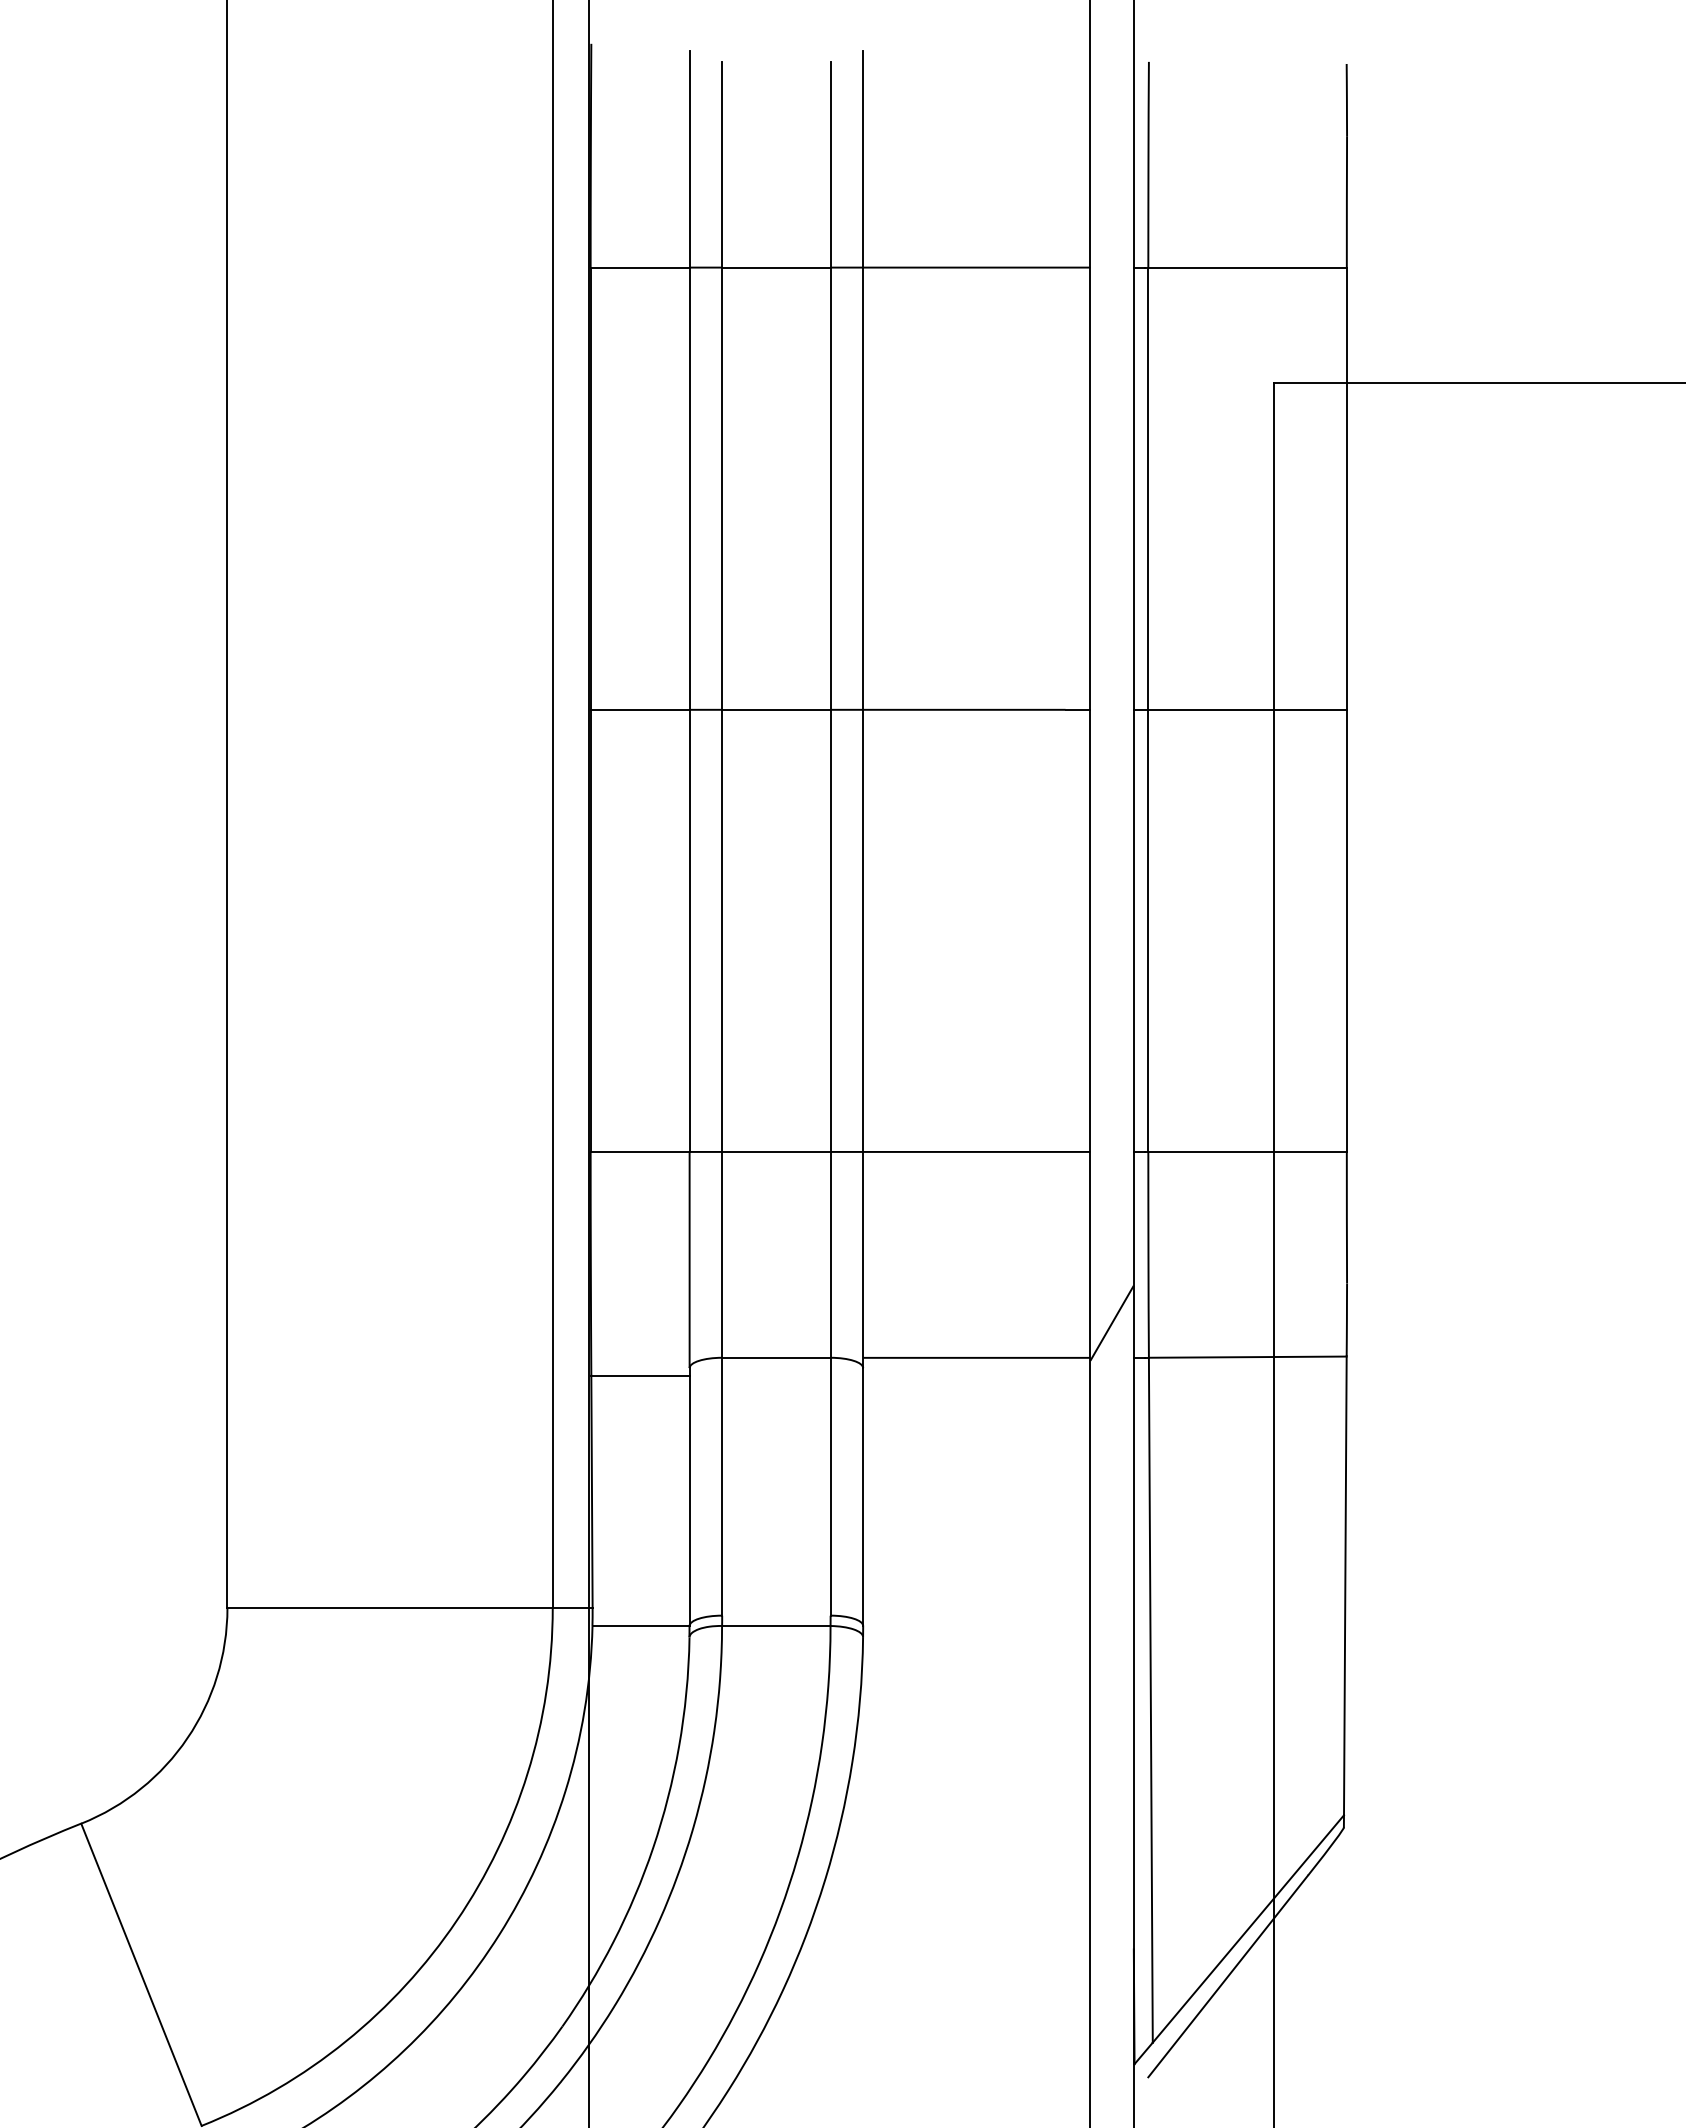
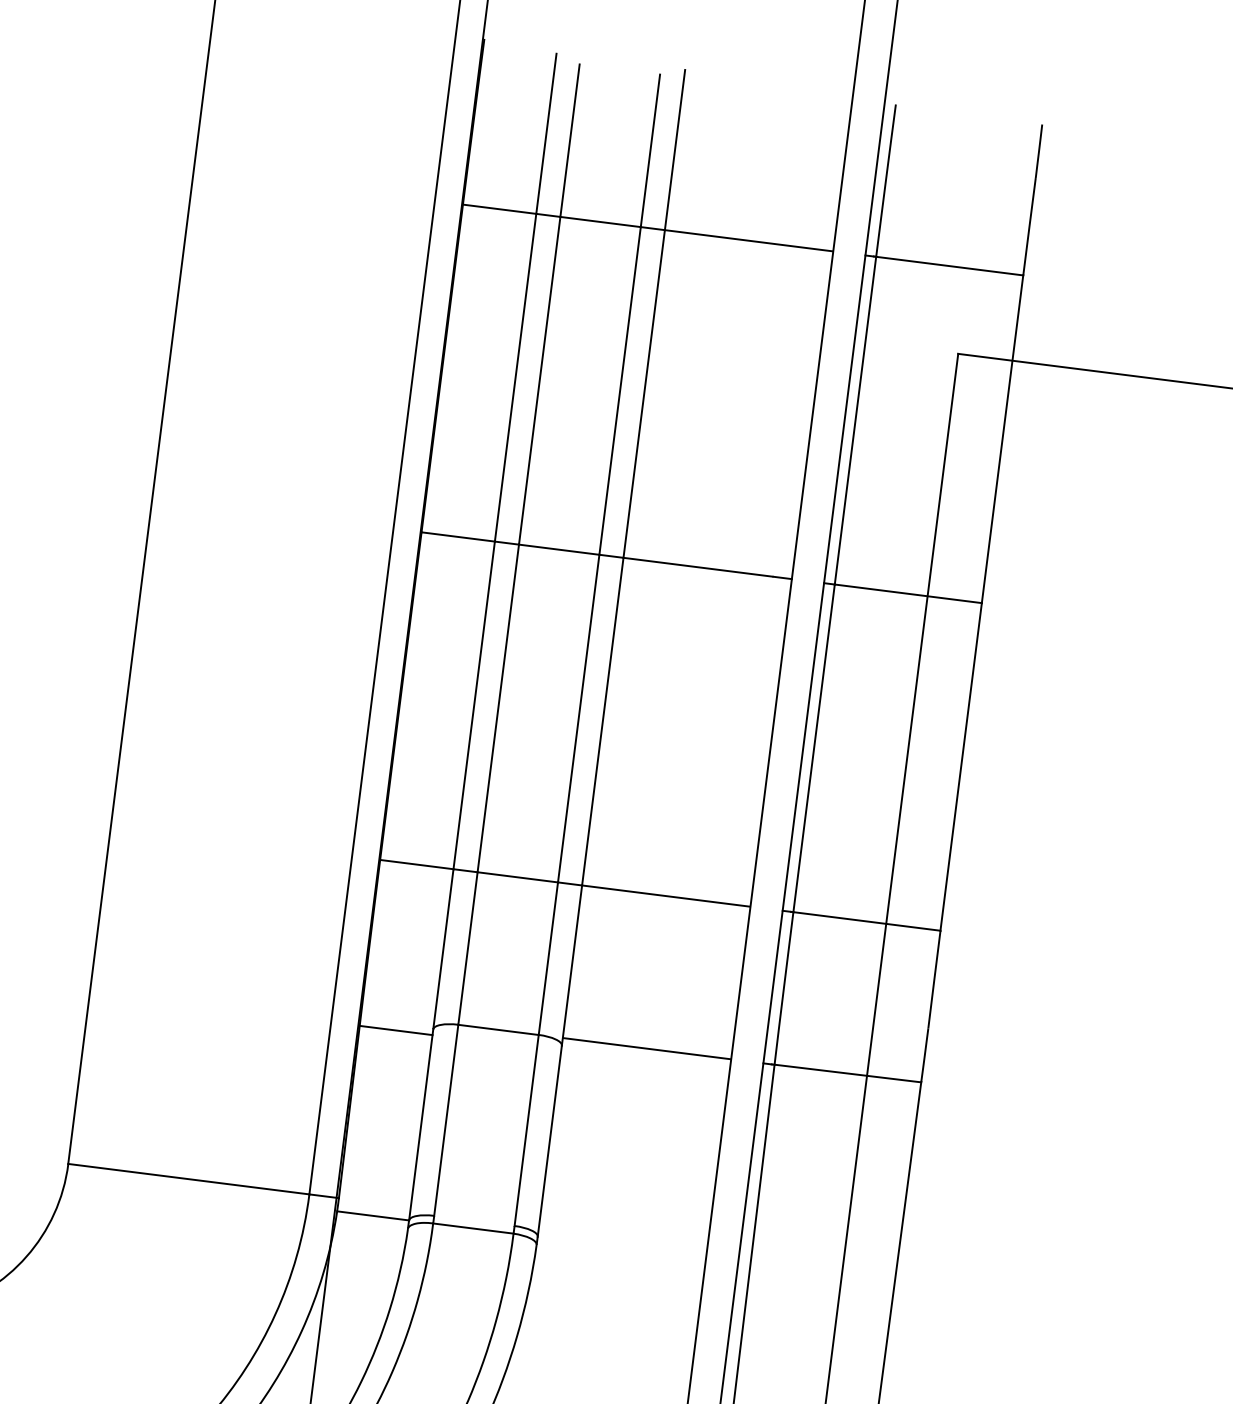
hatch: (1111, 1322) -> (750, 1035), removed

